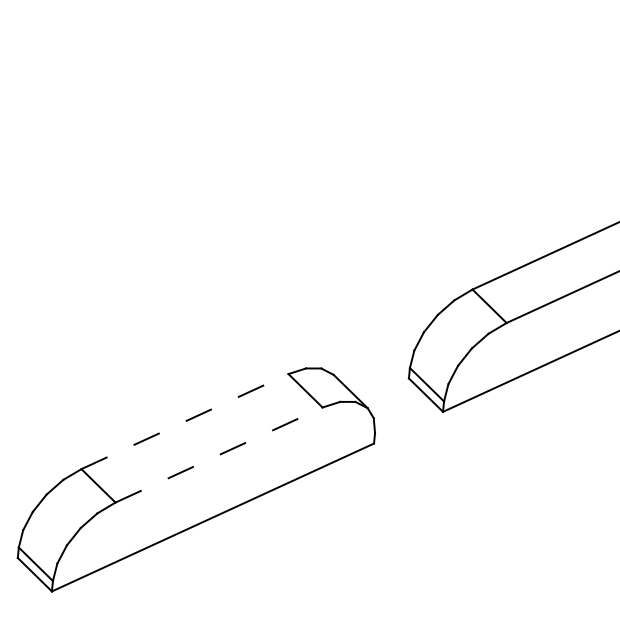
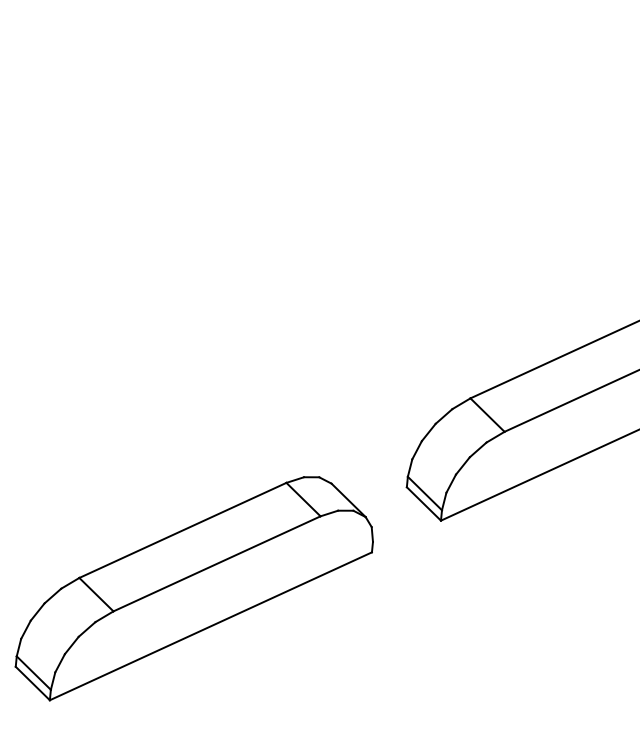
line: (184, 421) -> (182, 530), dashed -> solid
line: (219, 454) -> (217, 563), dashed -> solid

